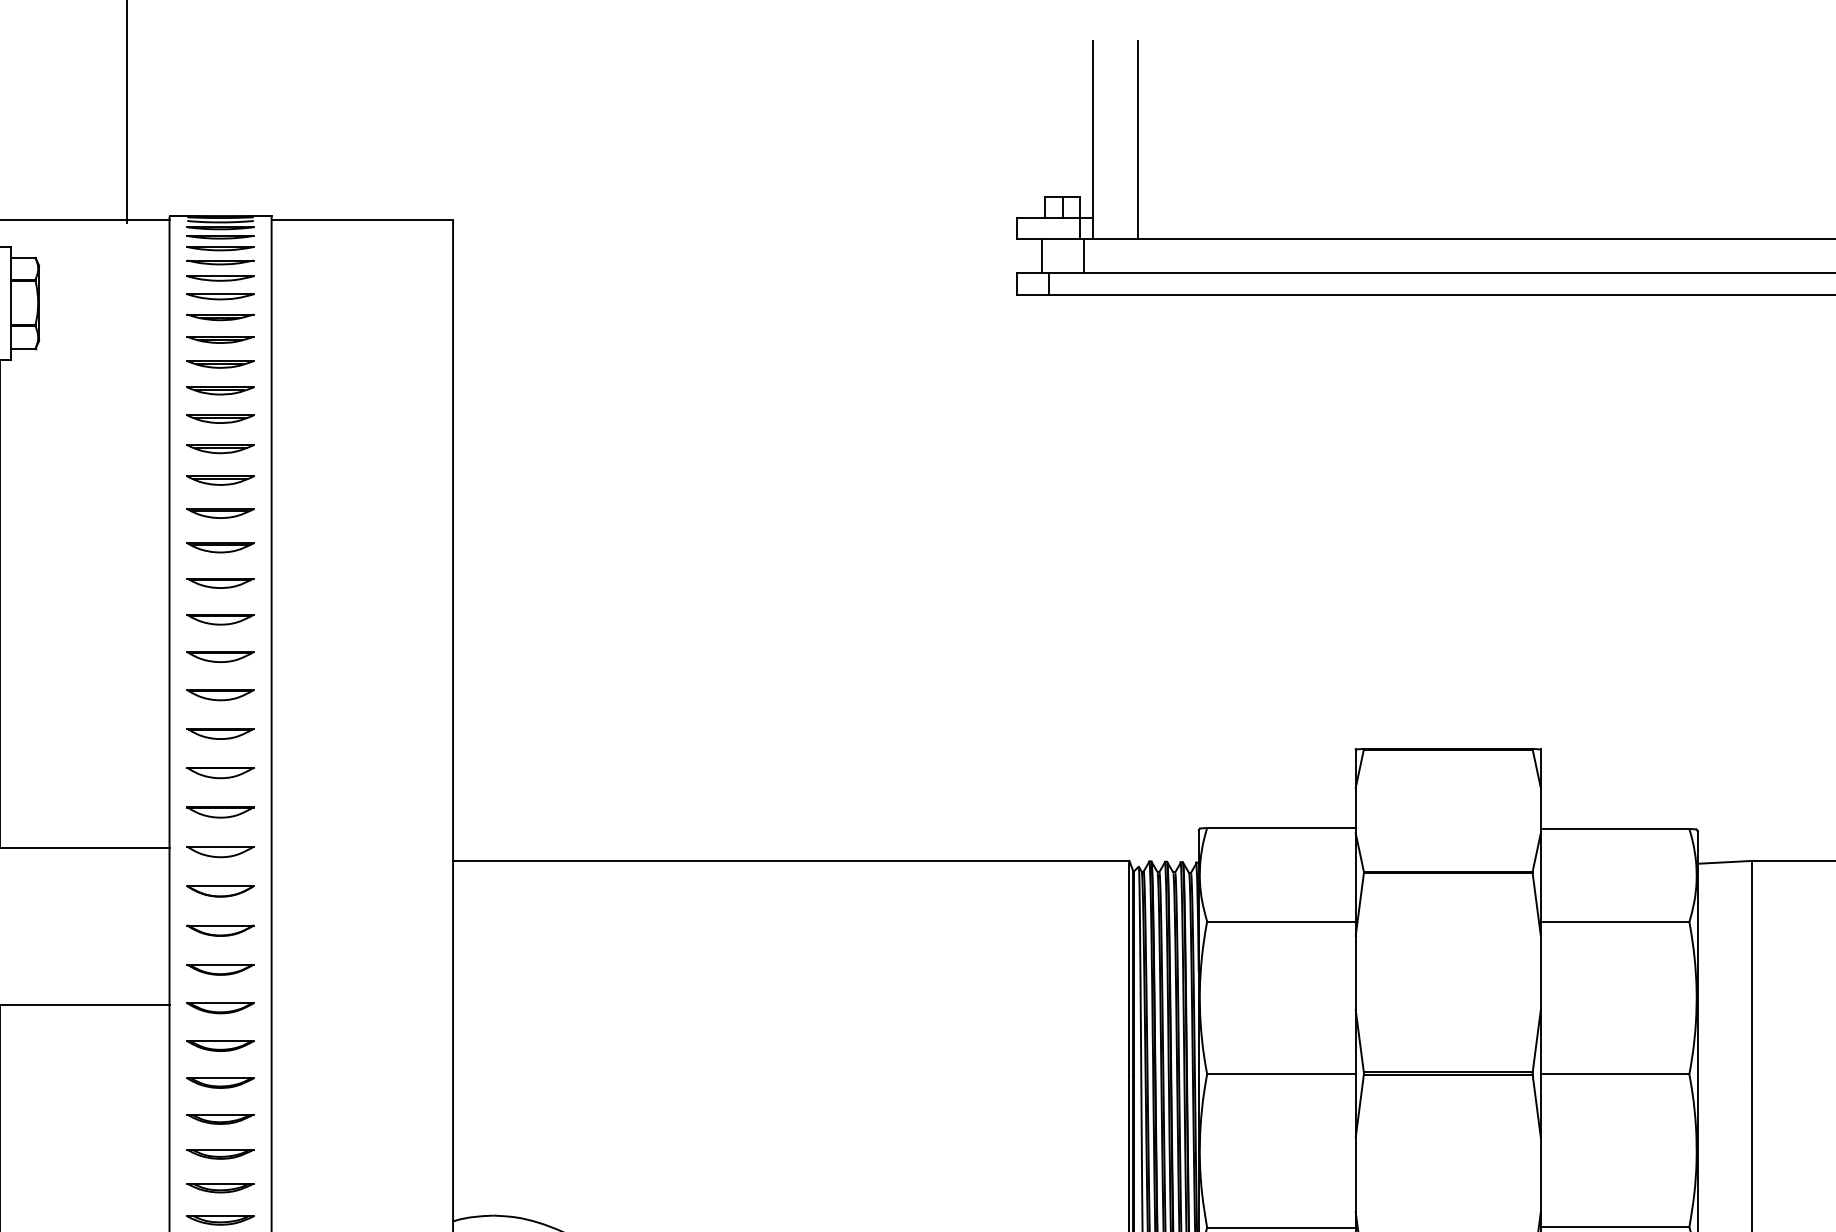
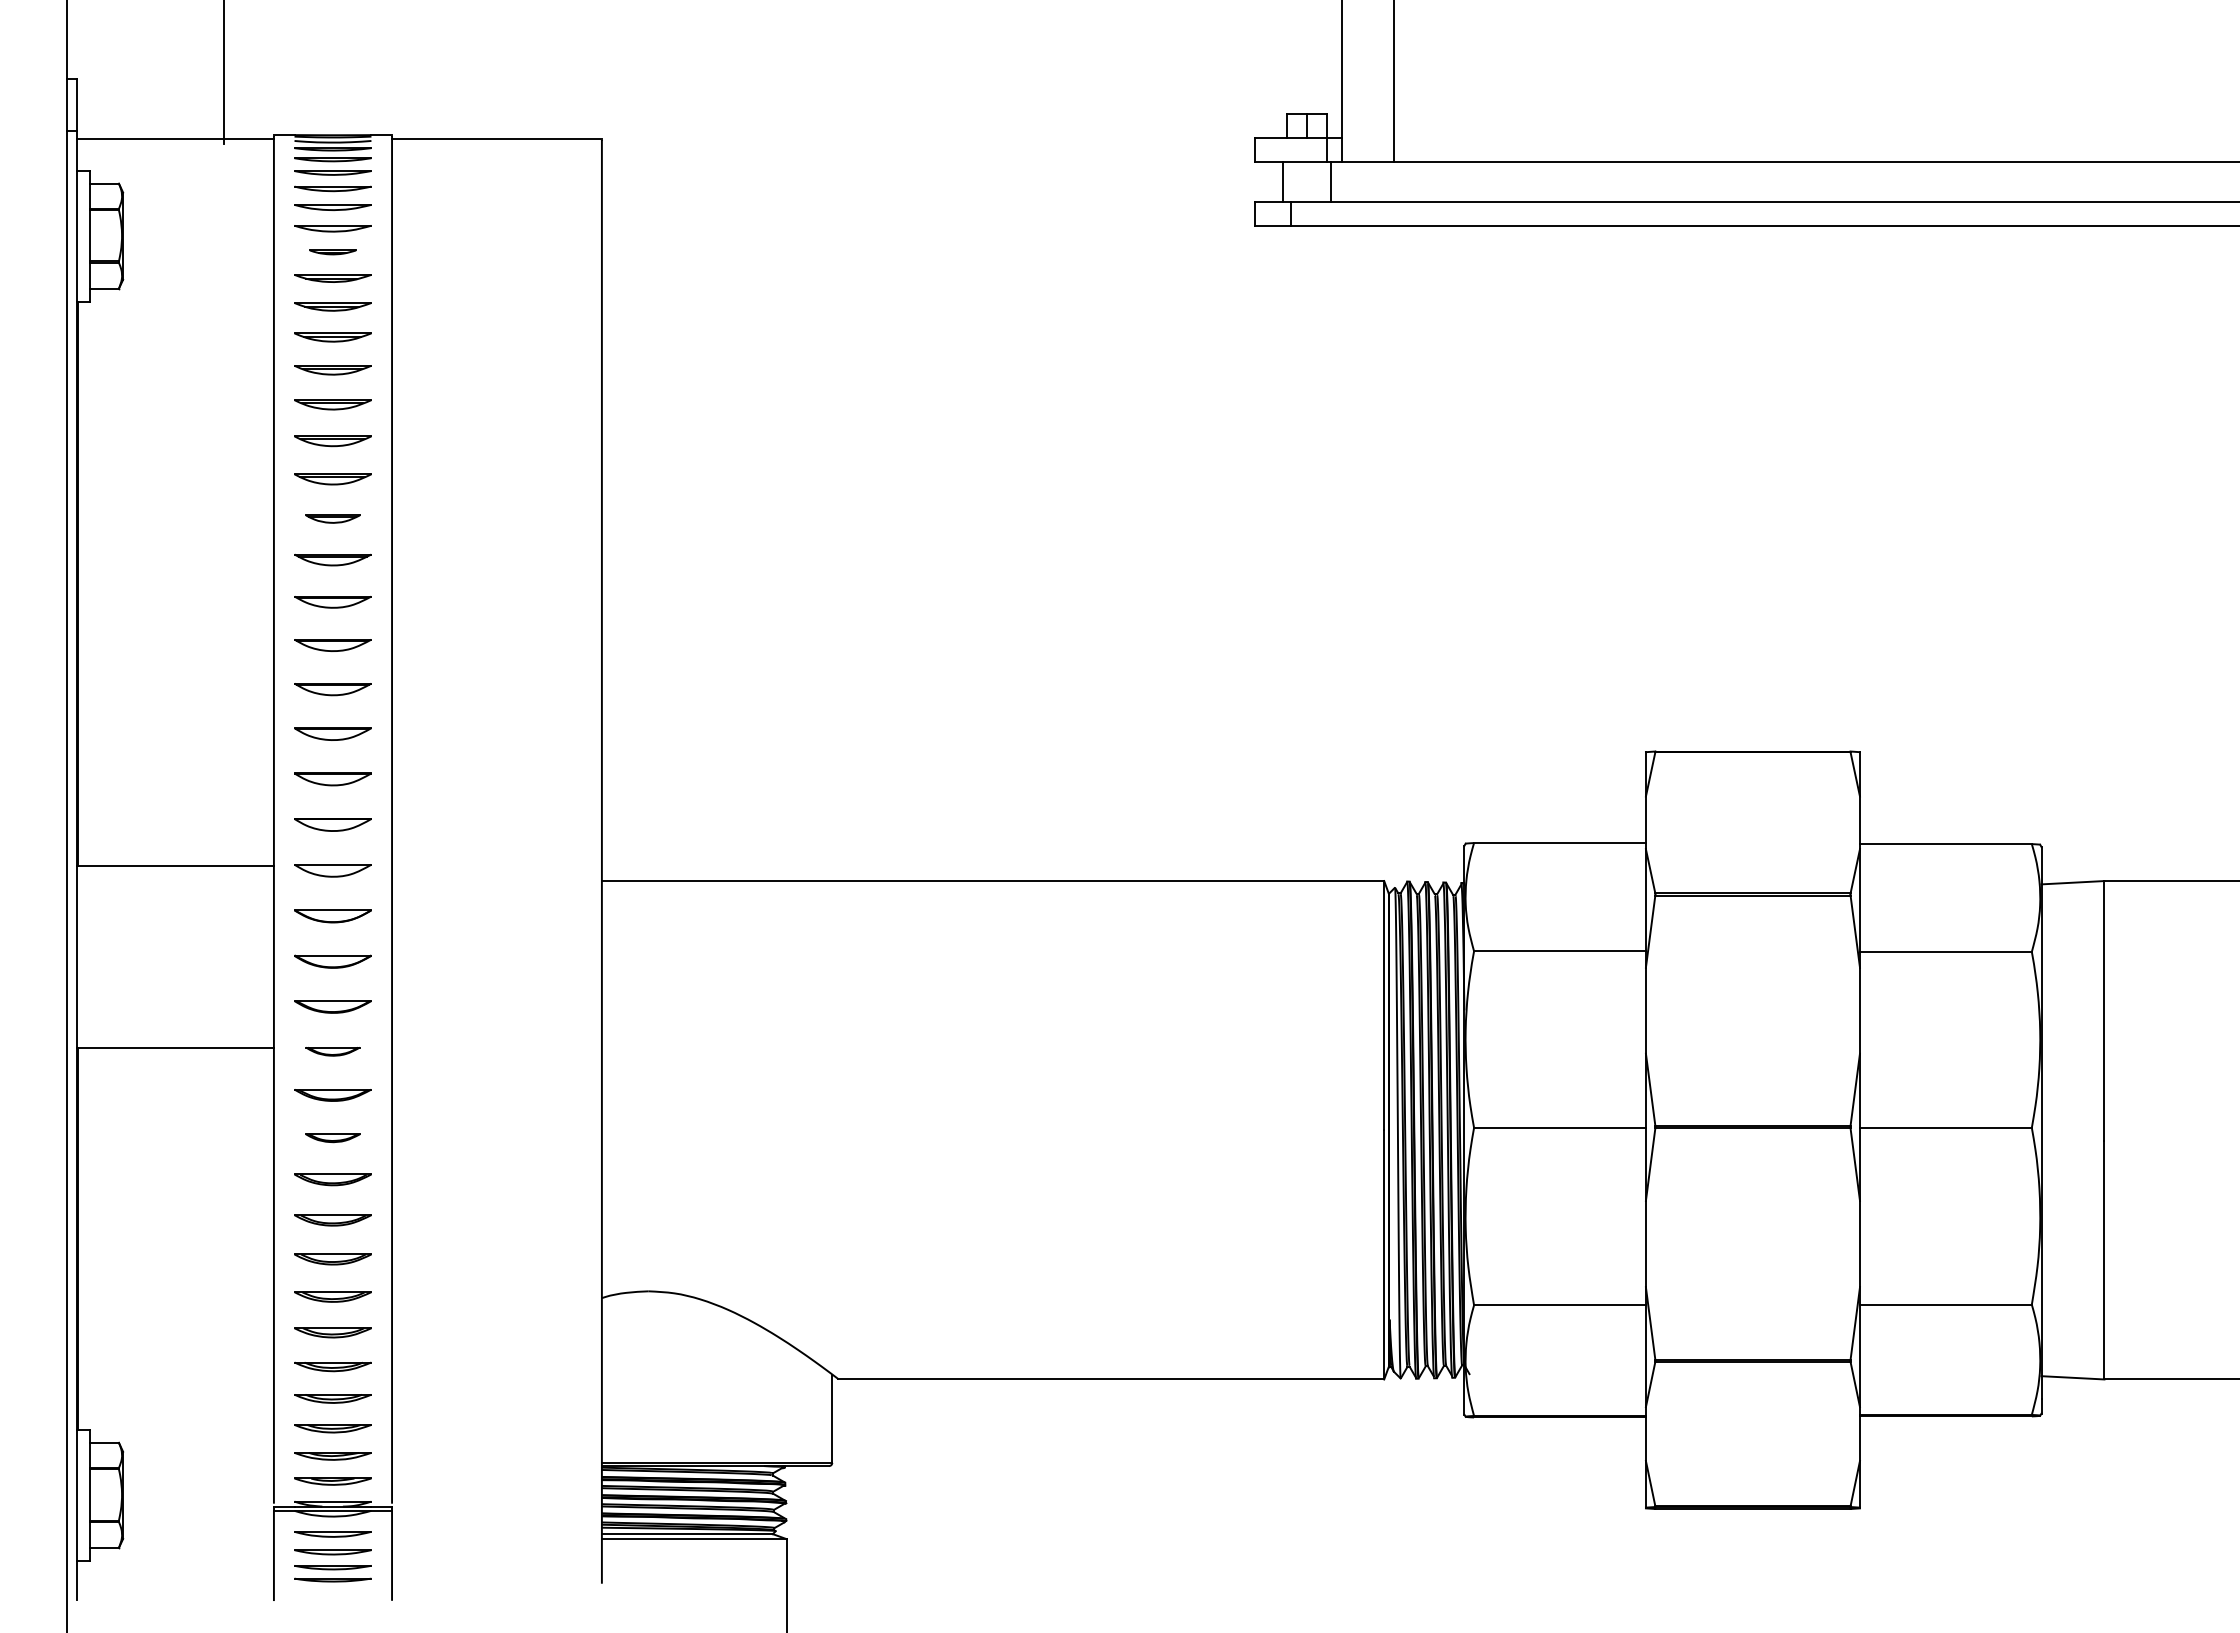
part: (220, 317) -> (332, 252), size x0.6
part: (220, 548) -> (332, 519), size x0.7
part: (220, 1008) -> (332, 1051), size x0.7
part: (220, 1083) -> (332, 1138), size x0.7

